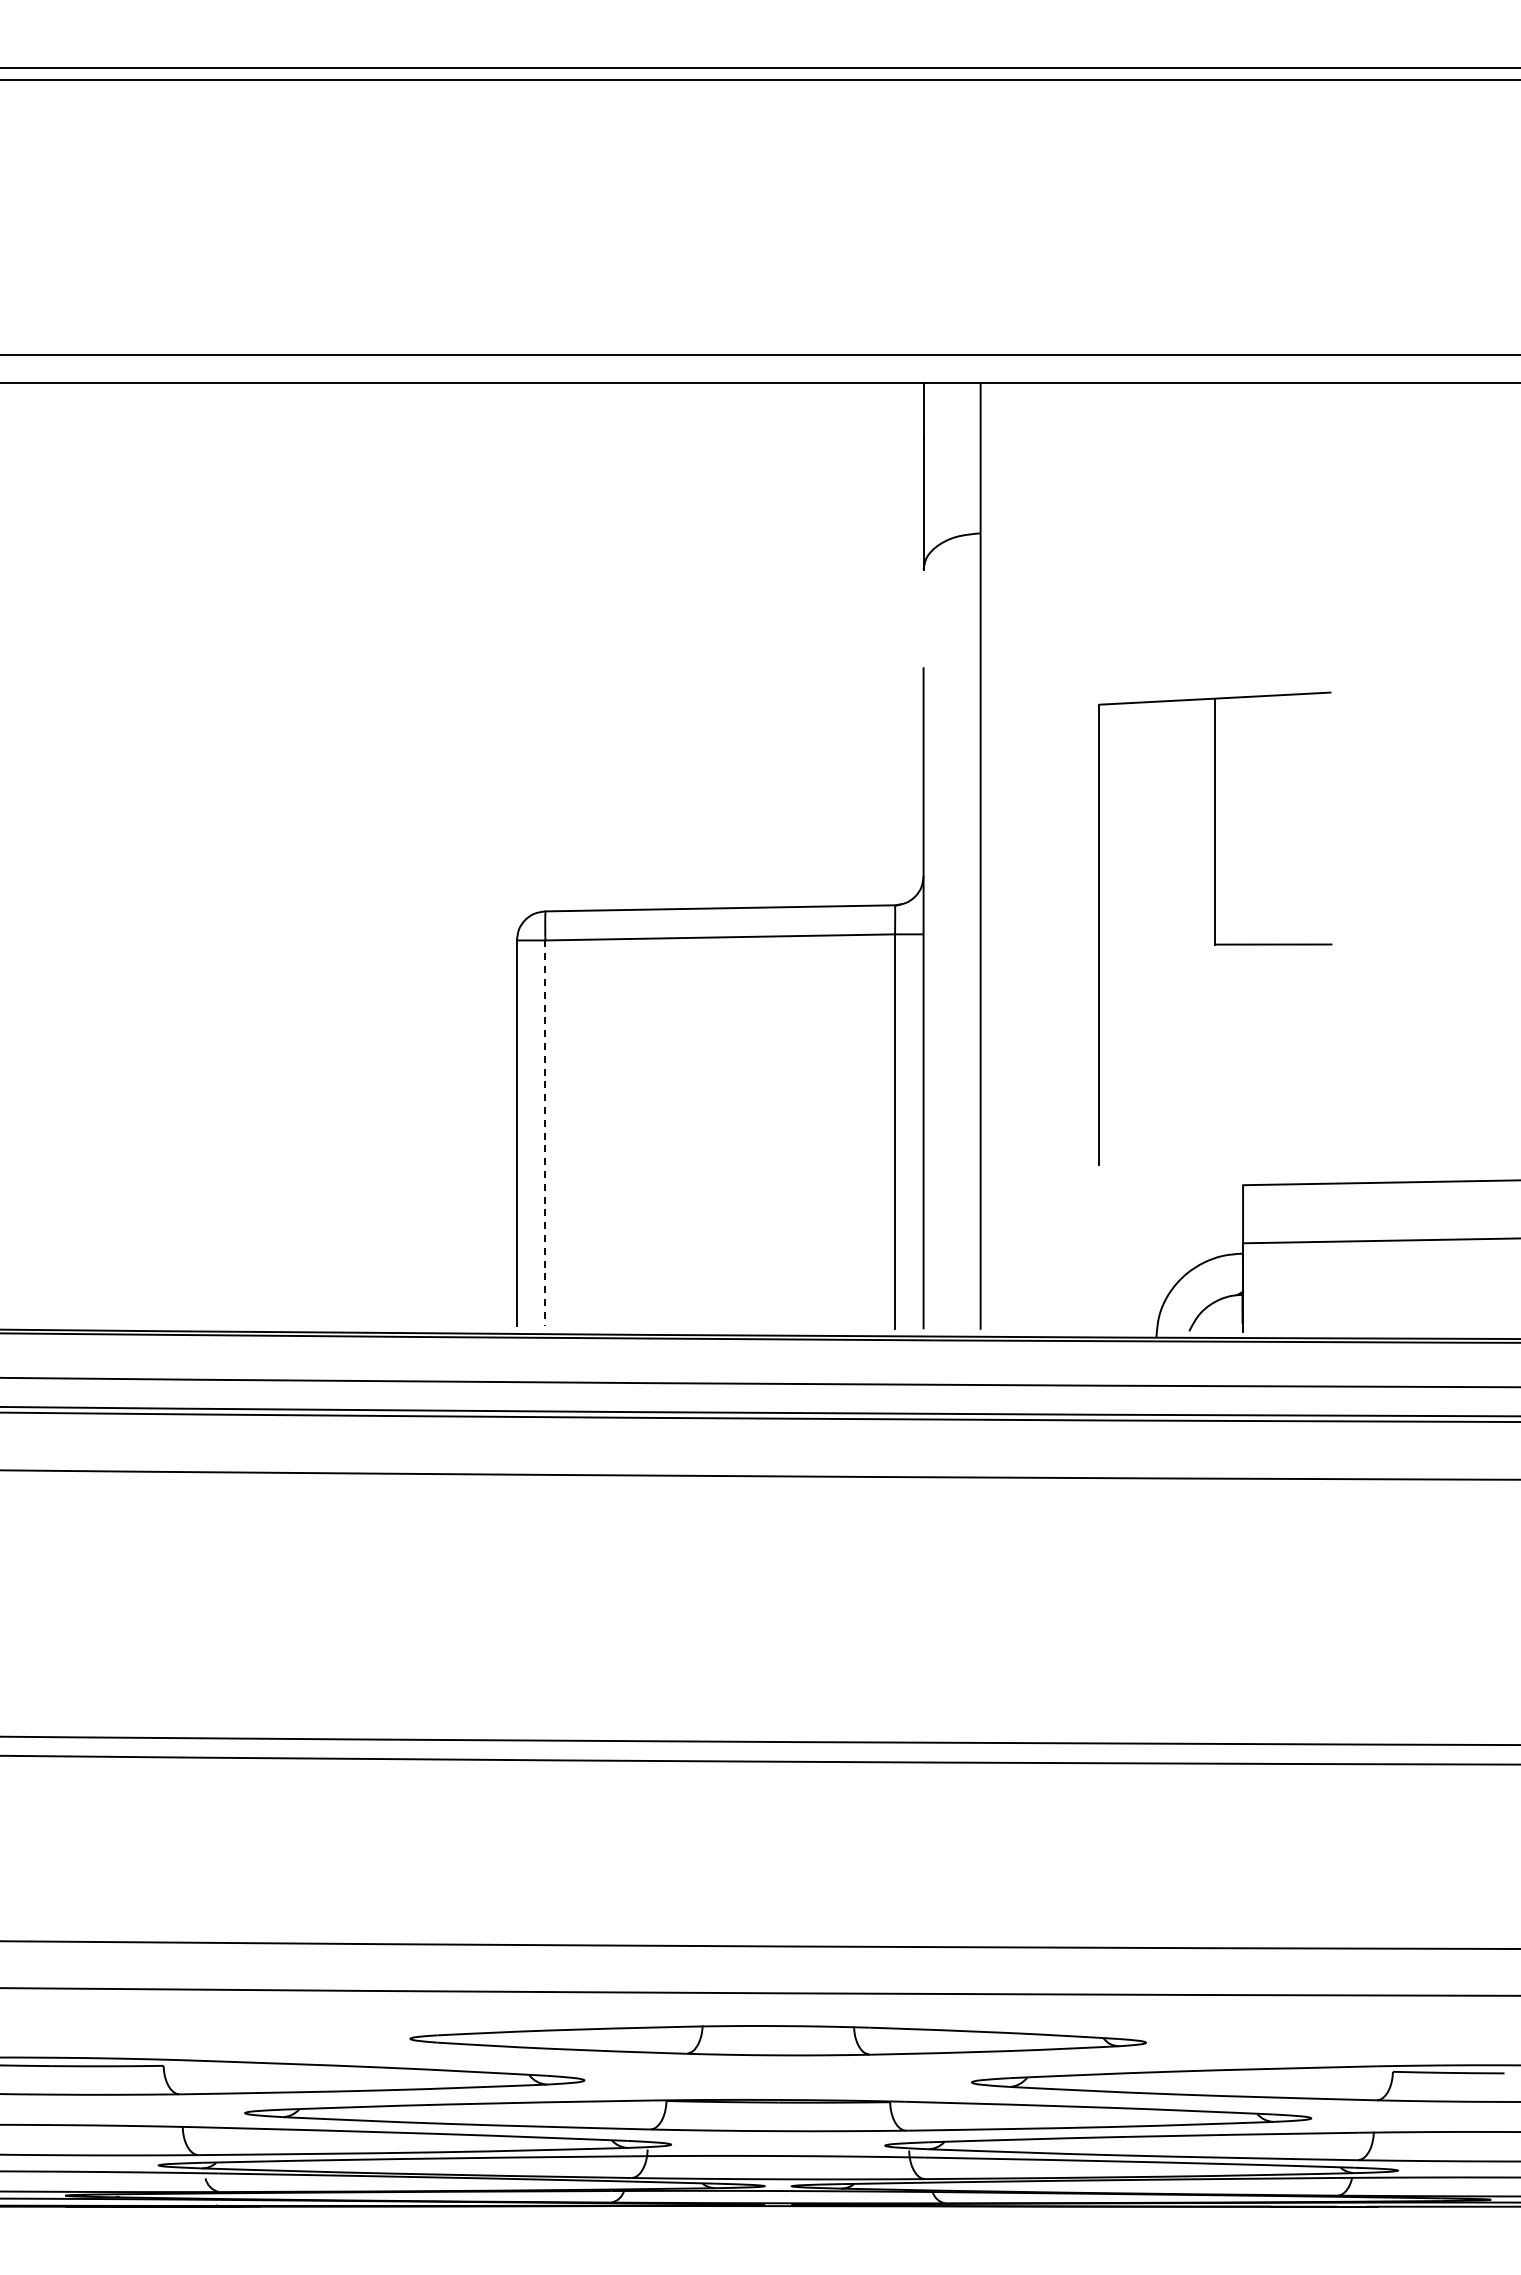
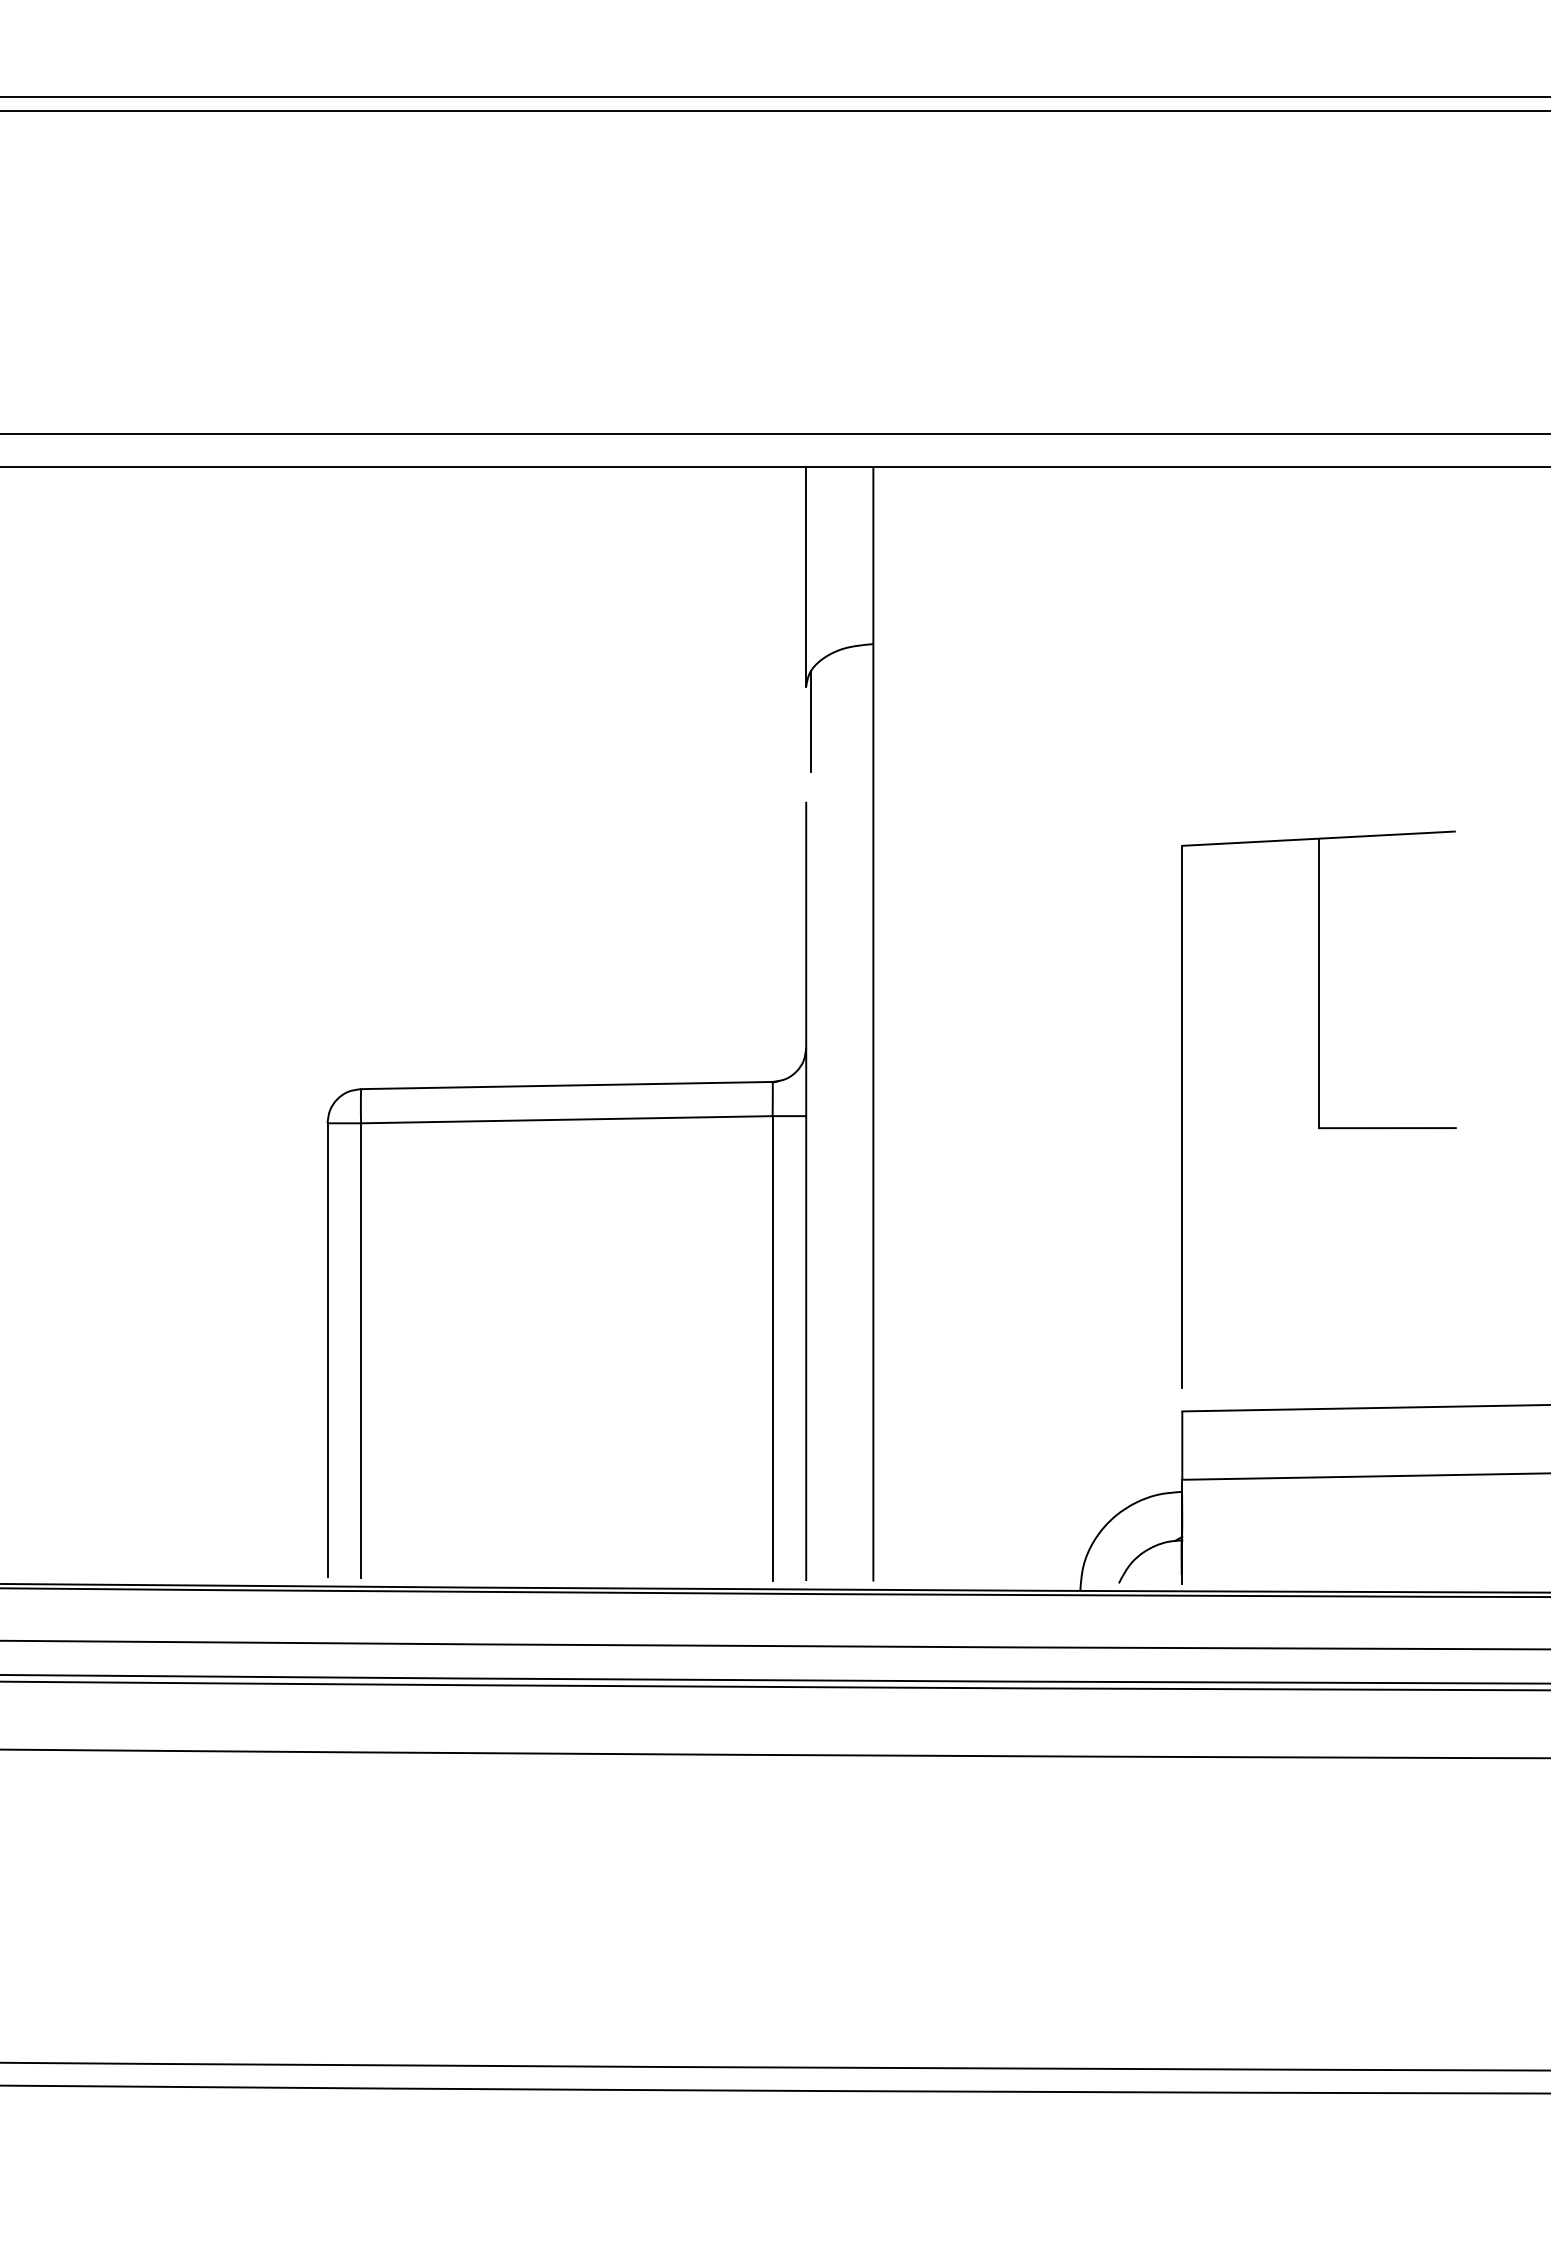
line: (927, 598) -> (810, 720), added
part: (1215, 928) -> (1319, 1109), moved
line: (545, 1133) -> (361, 1350), dashed -> solid

